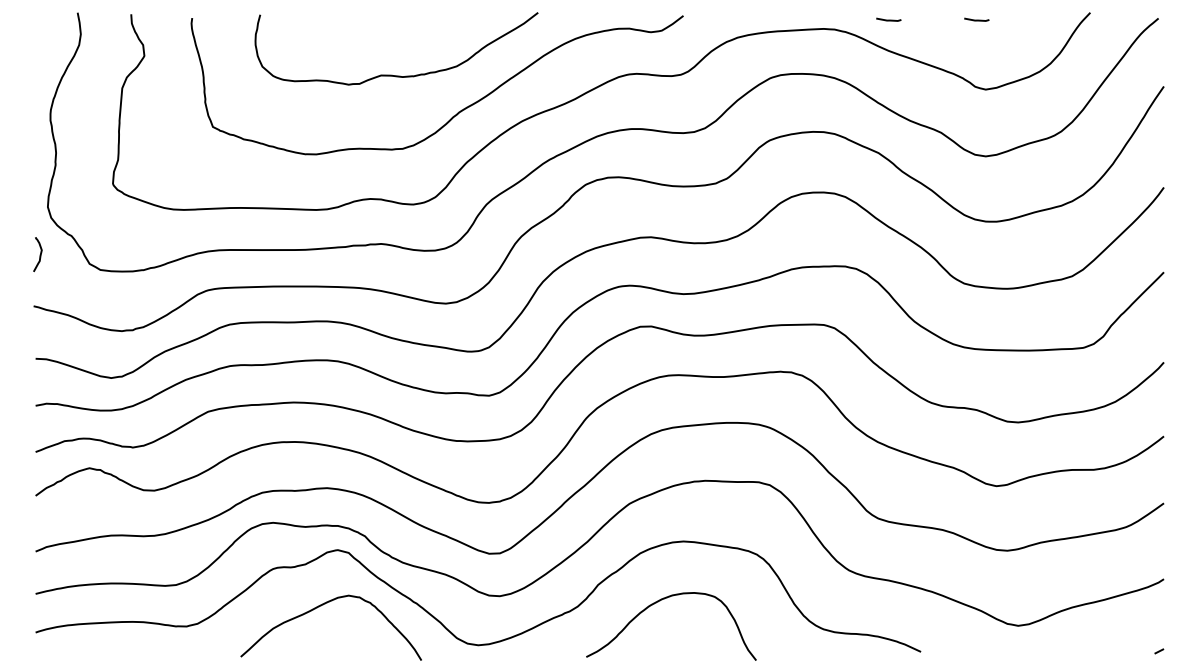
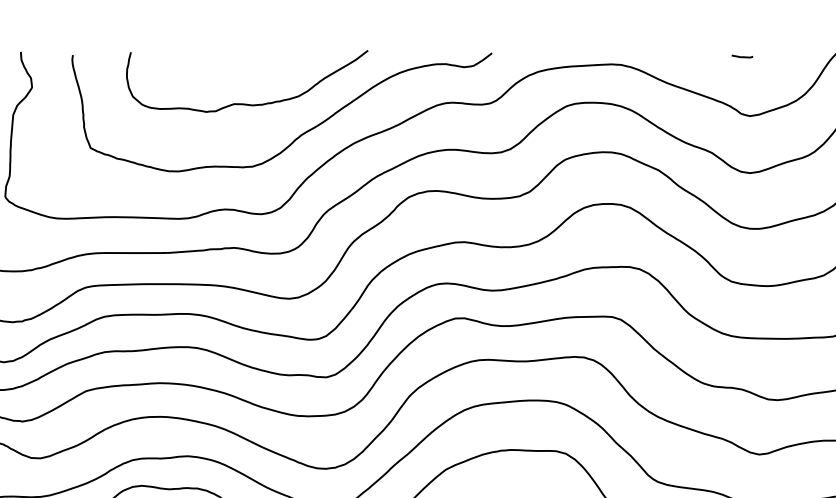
line: (888, 19) -> (667, 56), removed

